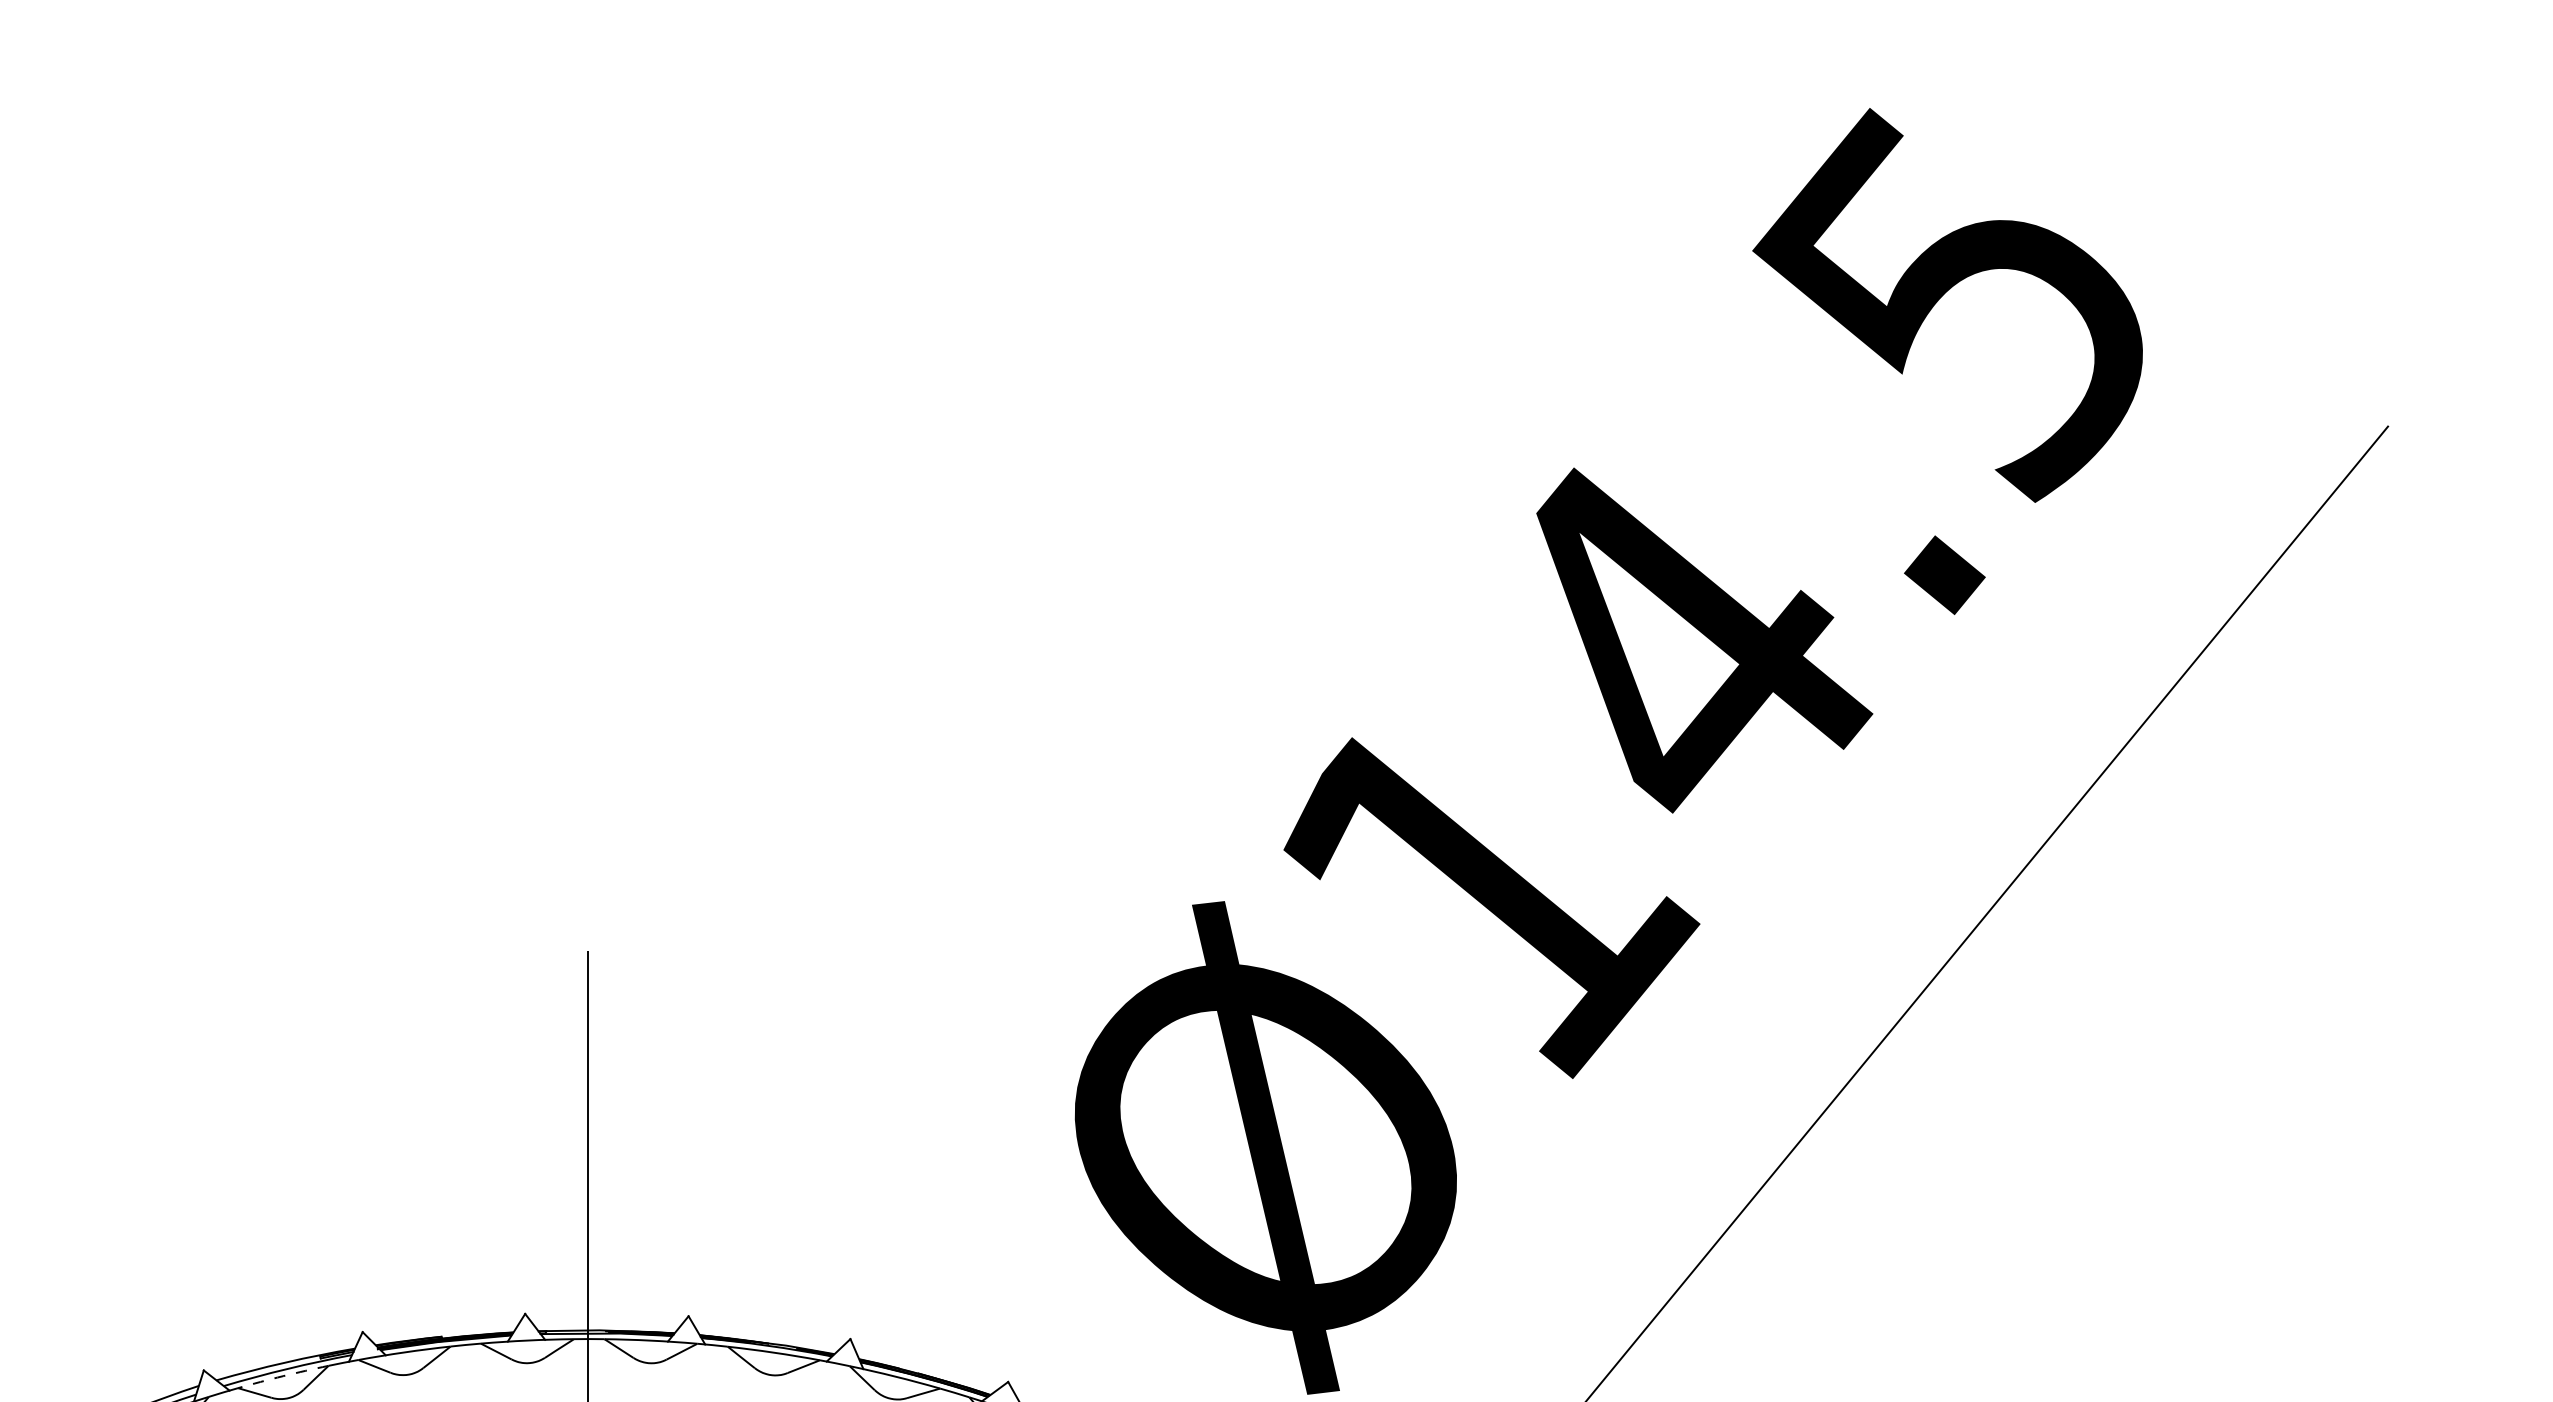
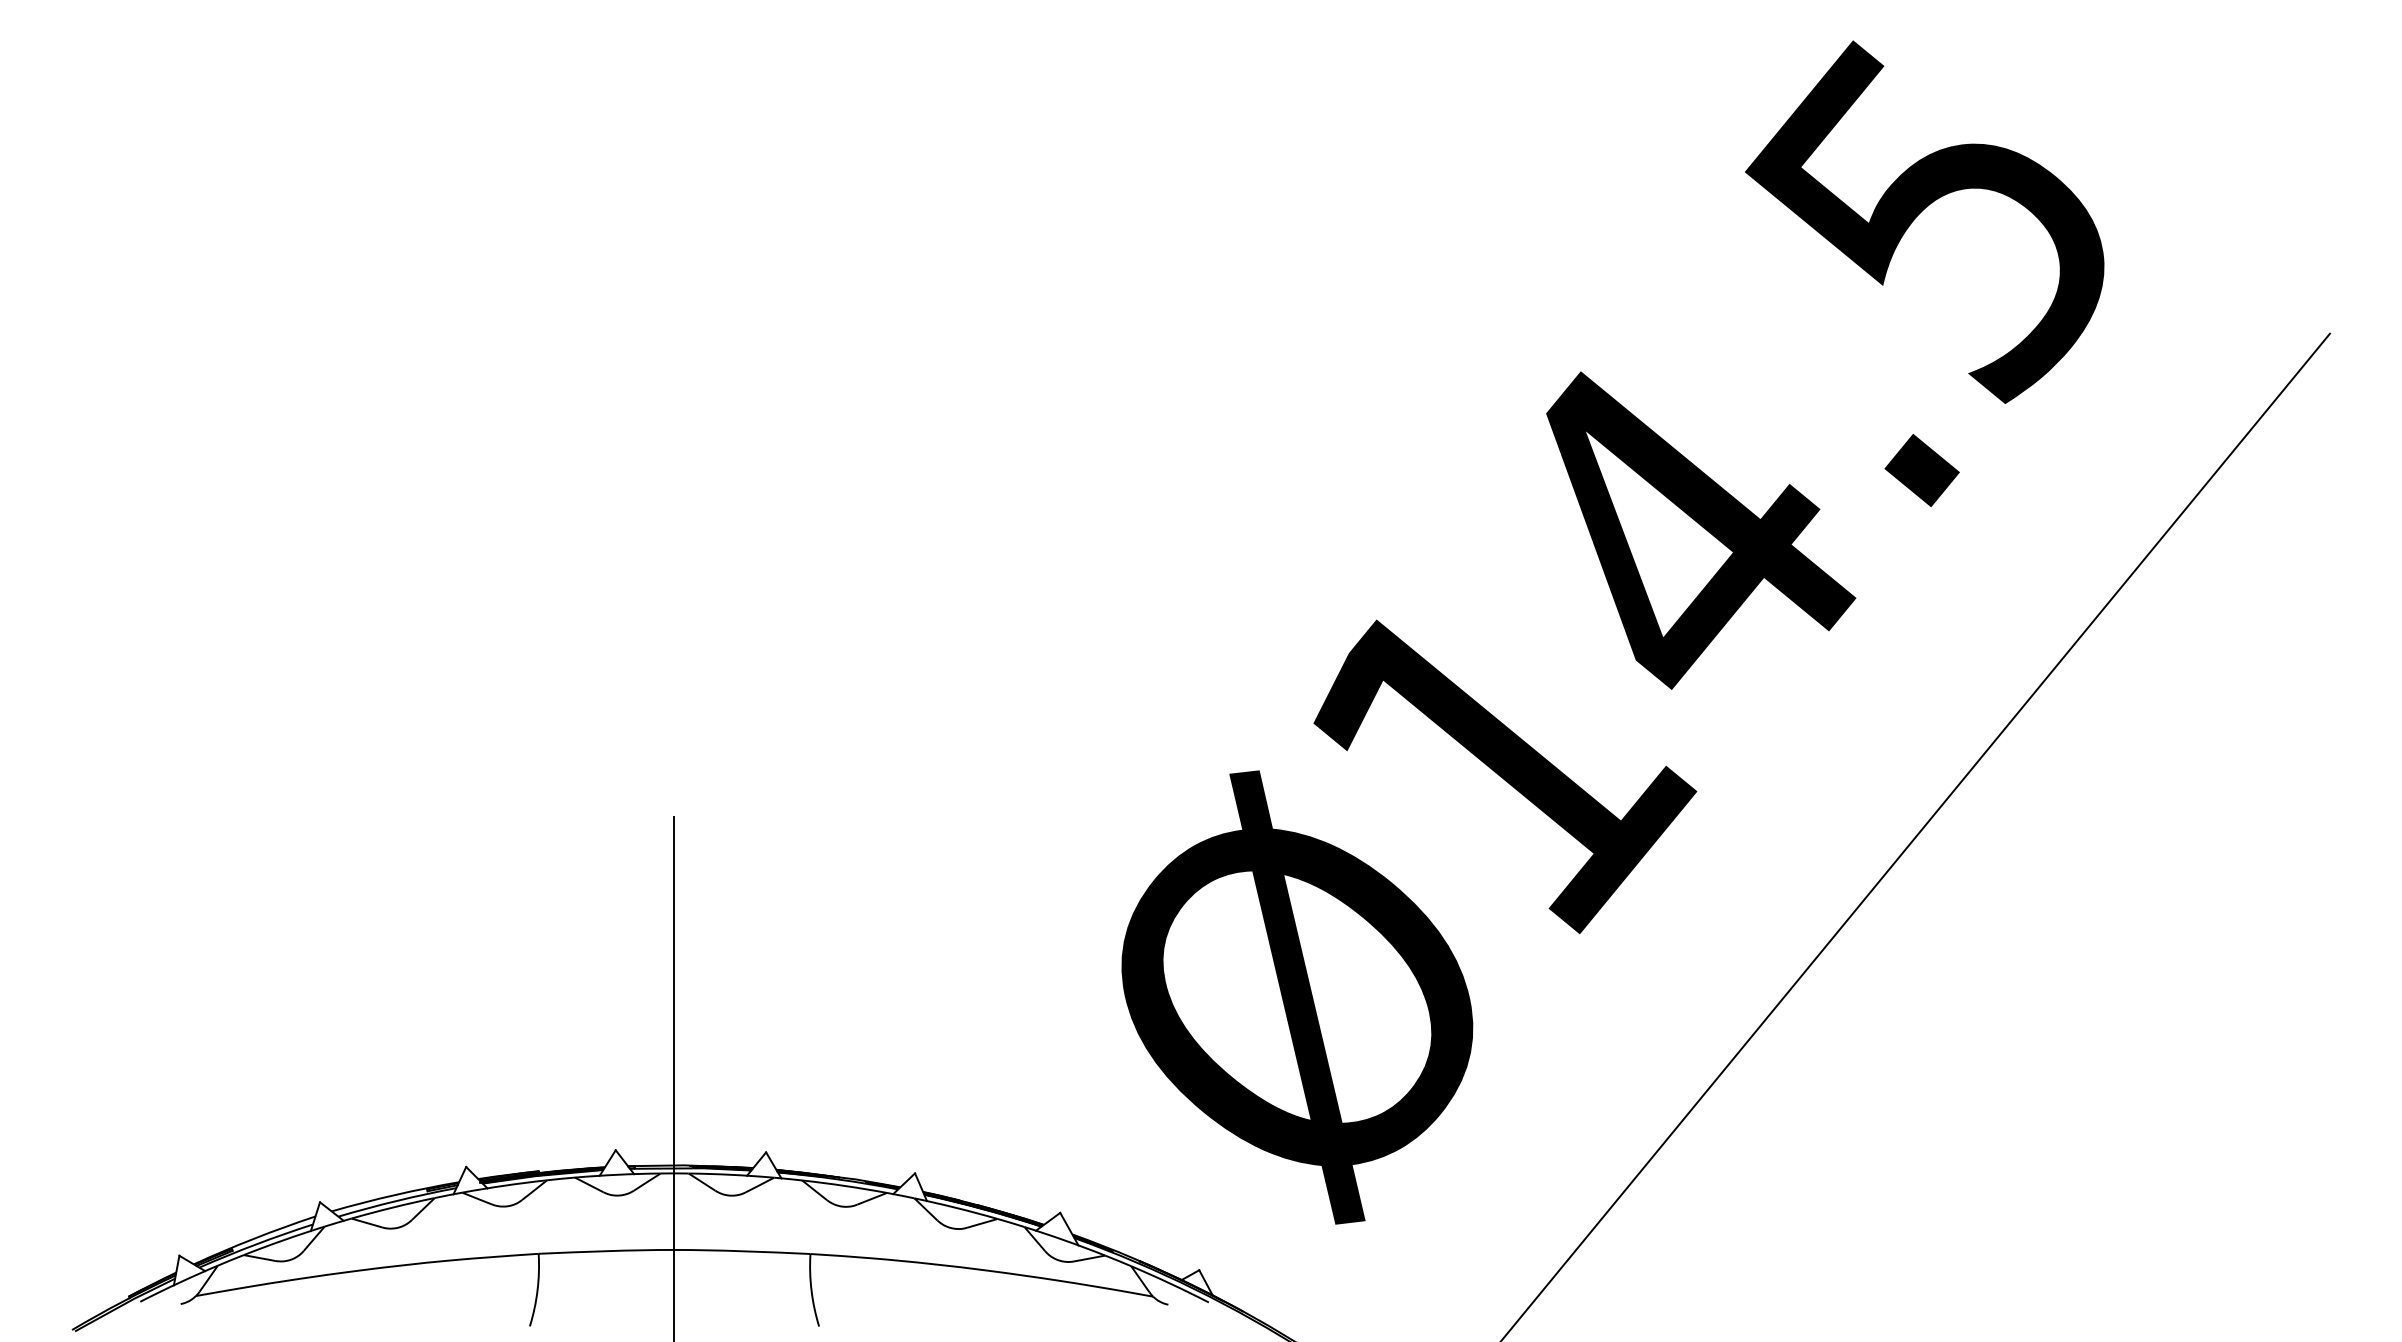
arc: (283, 1376) -> (393, 1207), dashed -> solid

